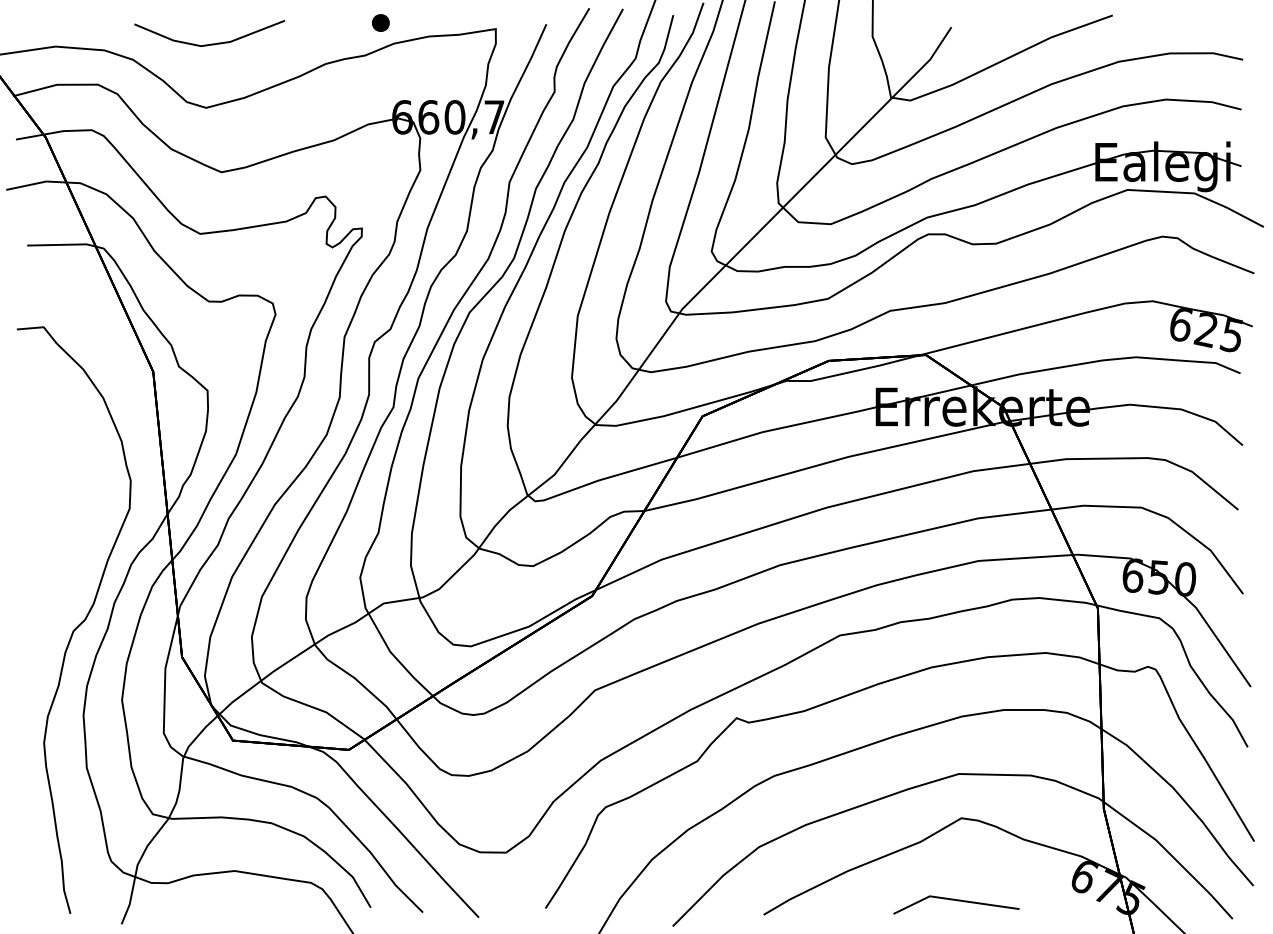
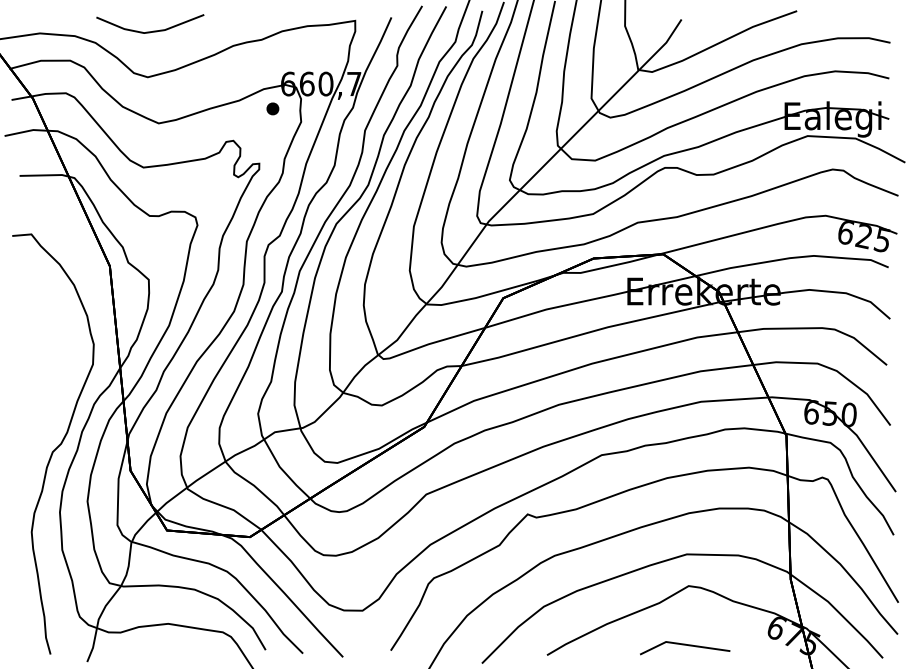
part: (380, 22) -> (272, 108), moved

